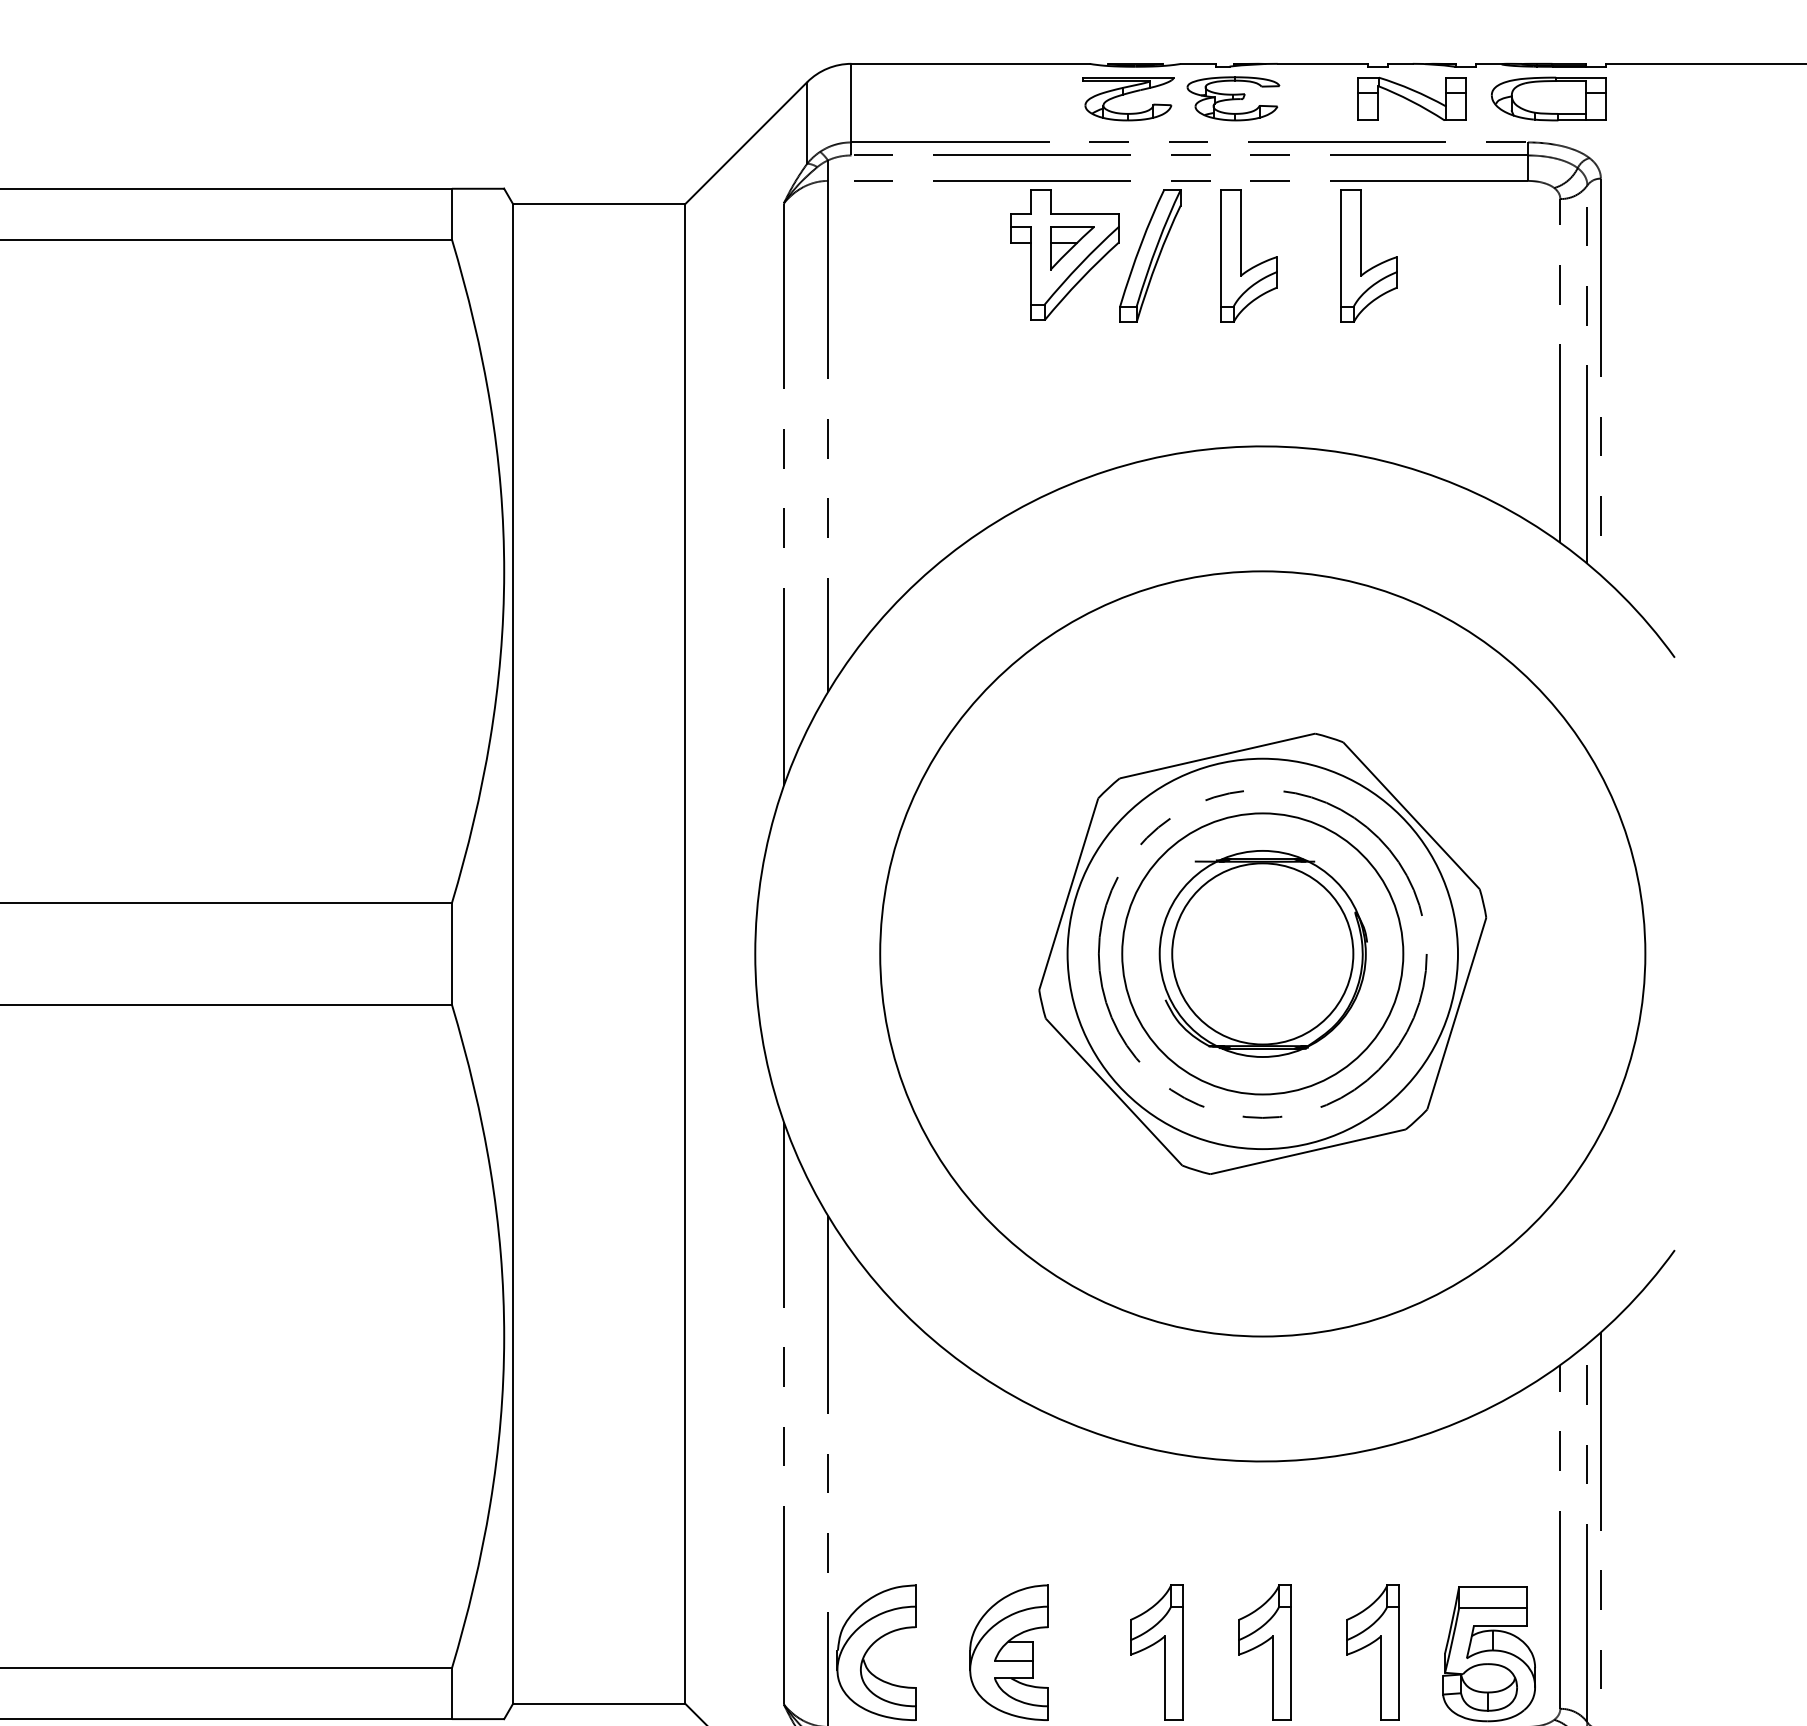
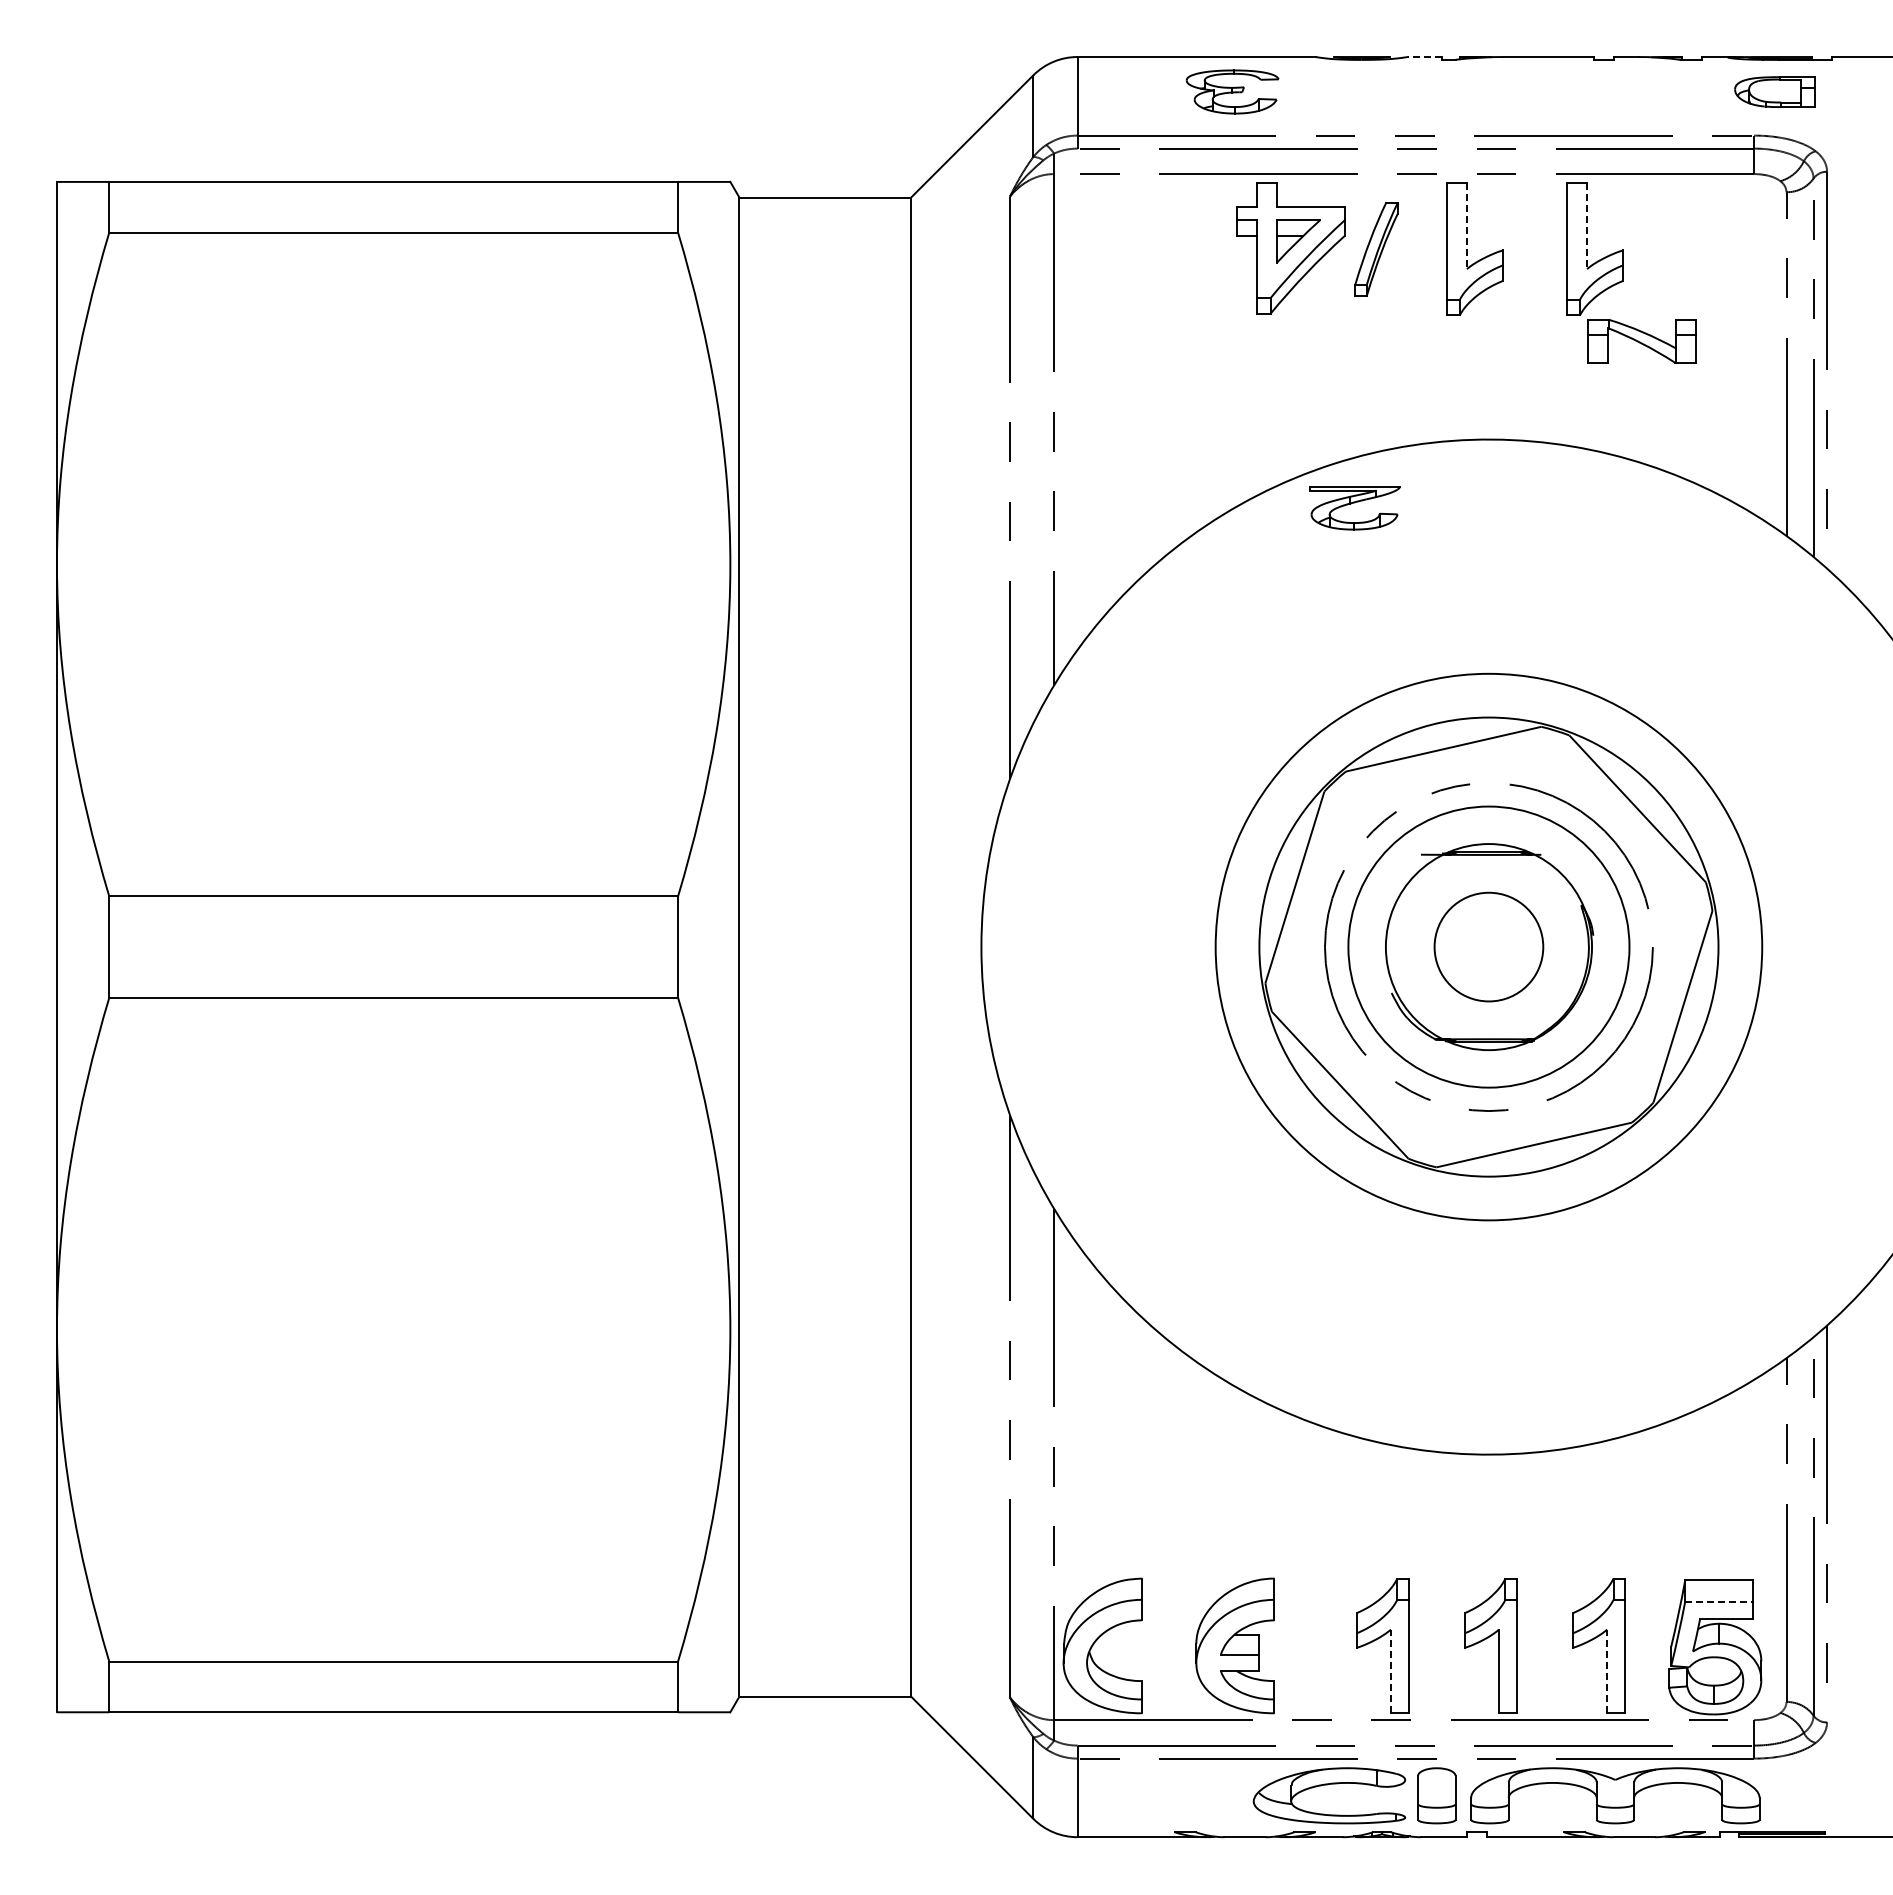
line: (1197, 64) -> (1423, 57), solid -> dashed
part: (1233, 98) -> (1232, 91), moved
part: (1548, 98) -> (1774, 91), size x0.7
part: (1128, 99) -> (1354, 508), moved
part: (1411, 99) -> (1641, 341), moved
line: (1240, 233) -> (1466, 226), solid -> dashed
line: (1361, 233) -> (1587, 226), solid -> dashed
part: (1150, 255) -> (1376, 248), size x0.7
circle: (1262, 953) -> (1488, 946), size x0.6
circle: (1262, 953) -> (1488, 946), size x0.6
circle: (1262, 953) -> (1488, 946), size x1.4
line: (1493, 1608) -> (1719, 1601), solid -> dashed
line: (1164, 1678) -> (1390, 1671), solid -> dashed
line: (1381, 1678) -> (1607, 1671), solid -> dashed

